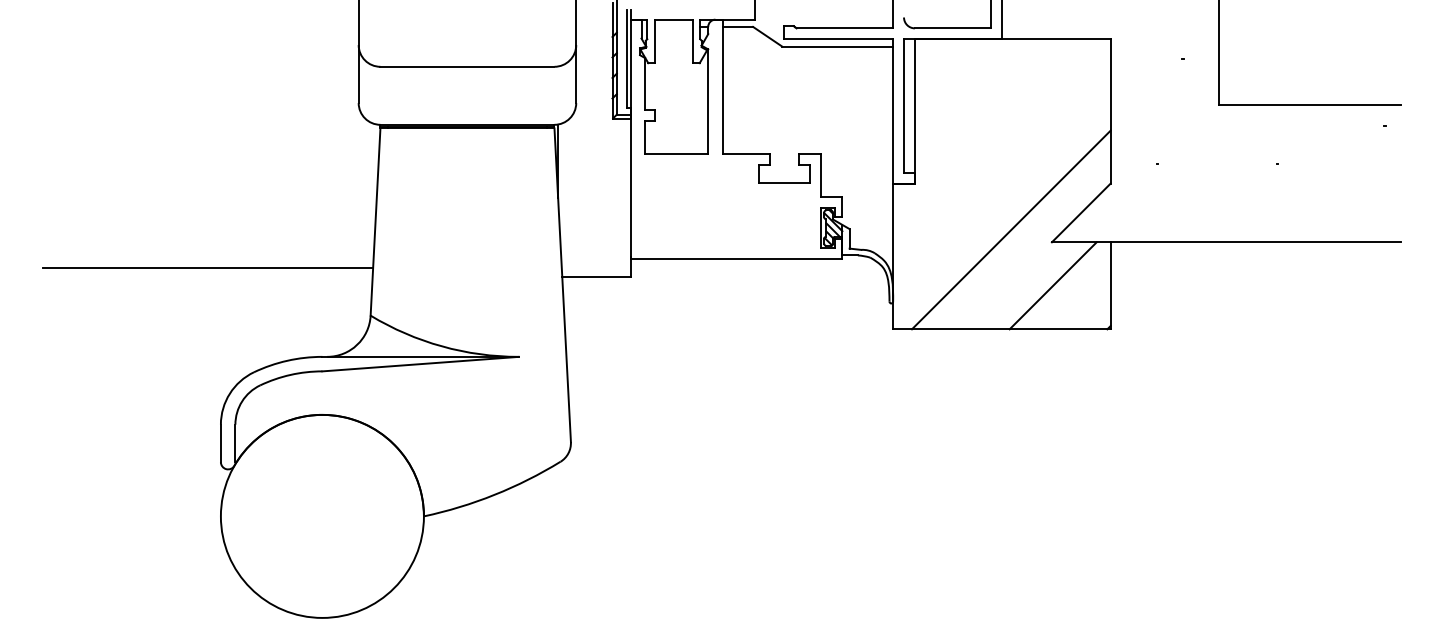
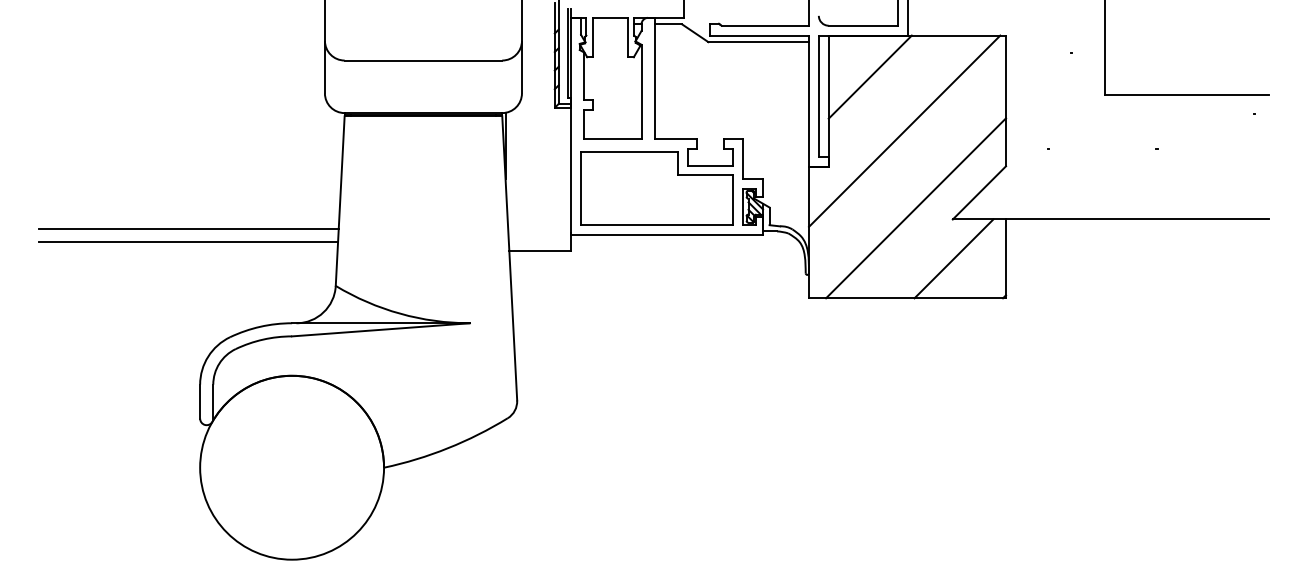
line: (959, 84) -> (869, 76), added
line: (998, 144) -> (904, 130), added
part: (724, 208) -> (656, 188), added
line: (208, 253) -> (188, 229), added

